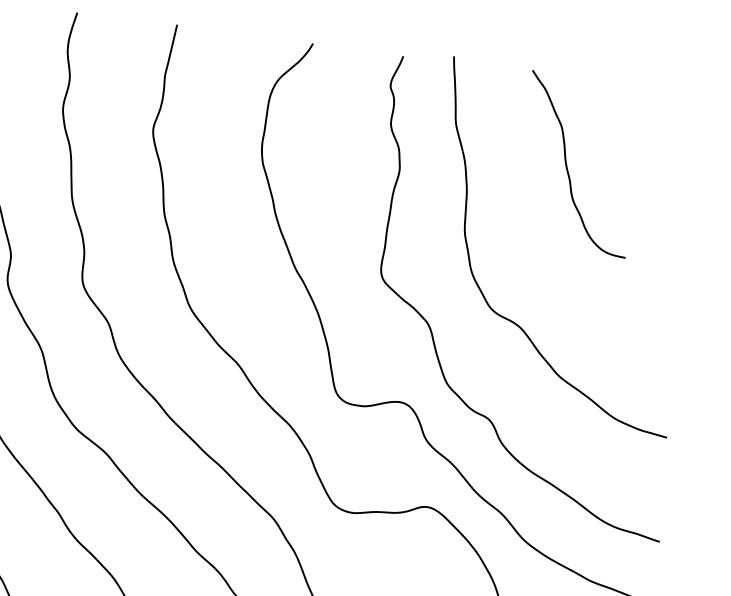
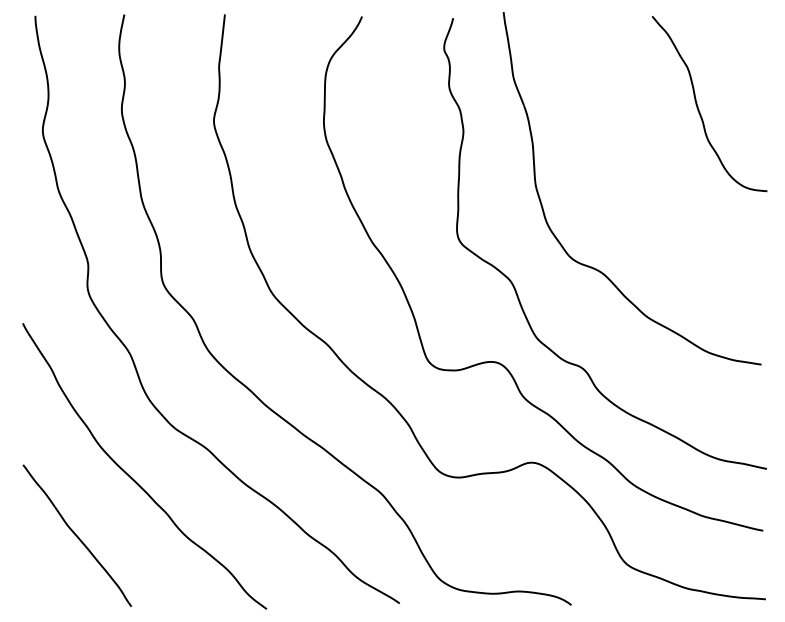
curve: (567, 165) -> (698, 106), moved

